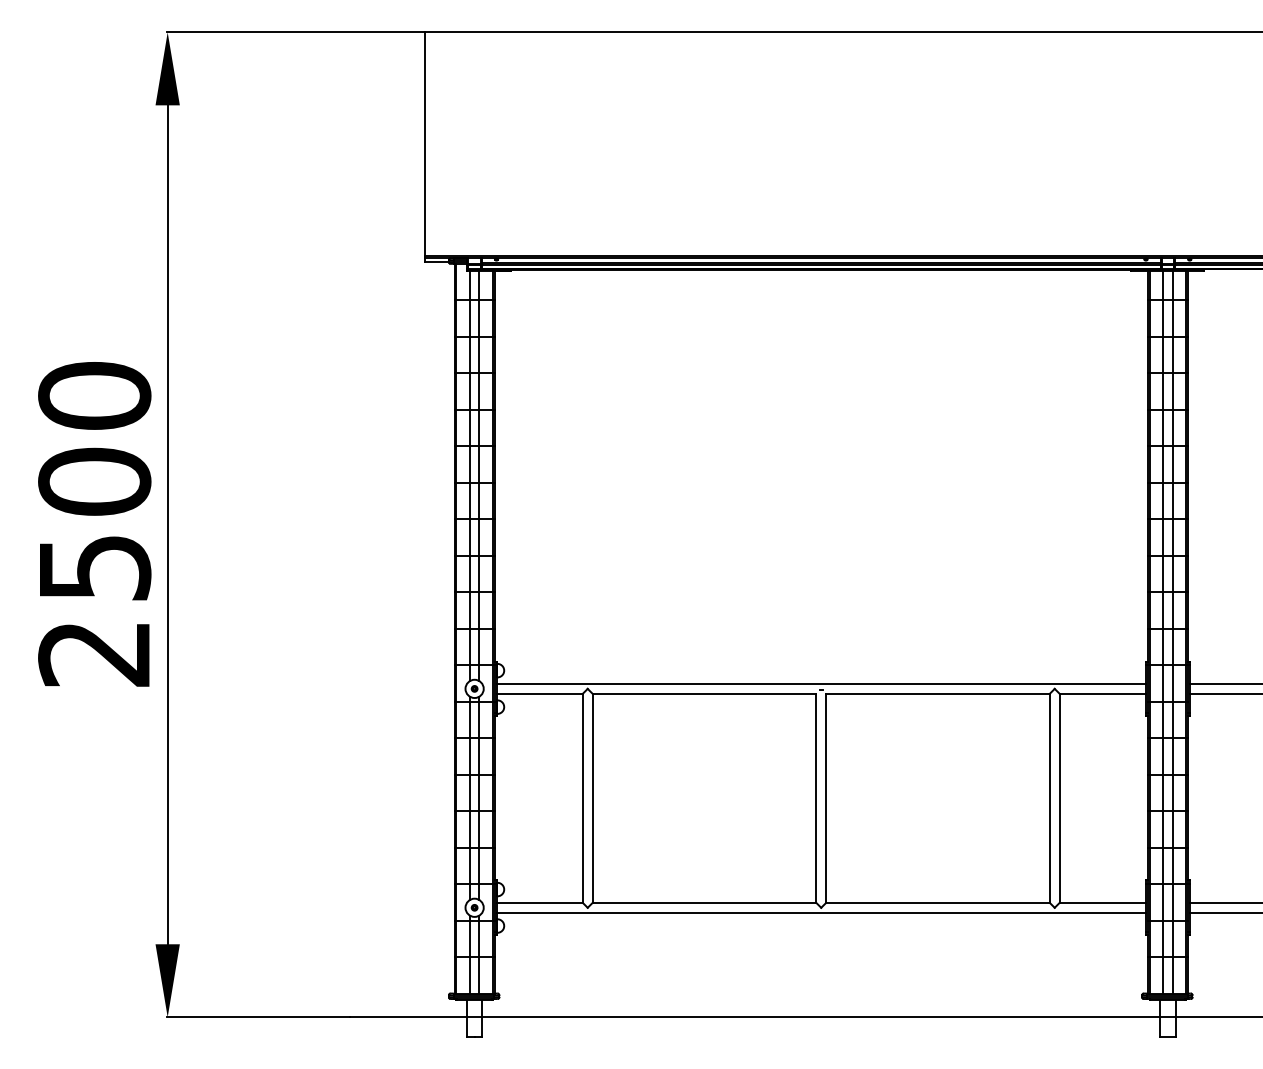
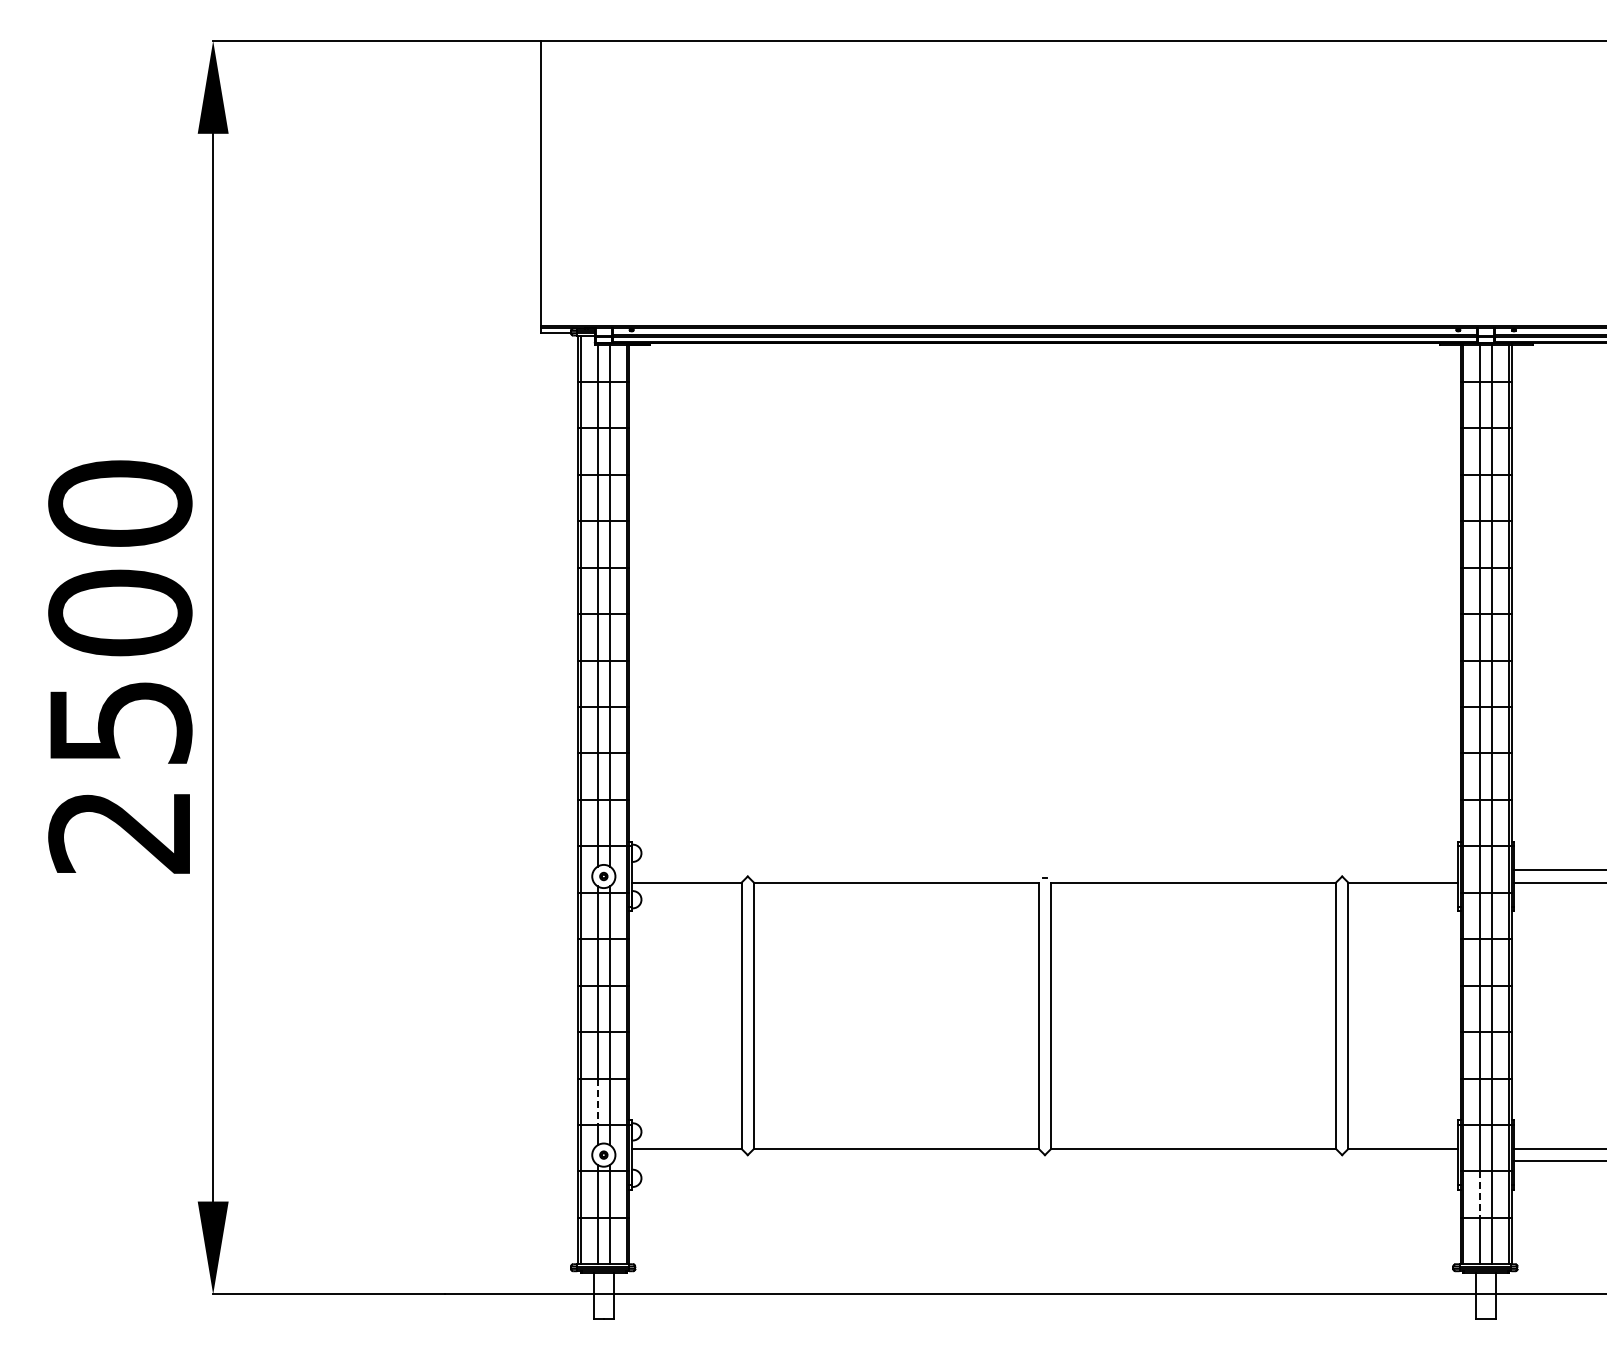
line: (820, 684) -> (1044, 870), removed
line: (469, 866) -> (597, 1102), solid -> dashed
line: (820, 912) -> (1044, 1161), removed
line: (1163, 939) -> (1480, 1195), solid -> dashed

